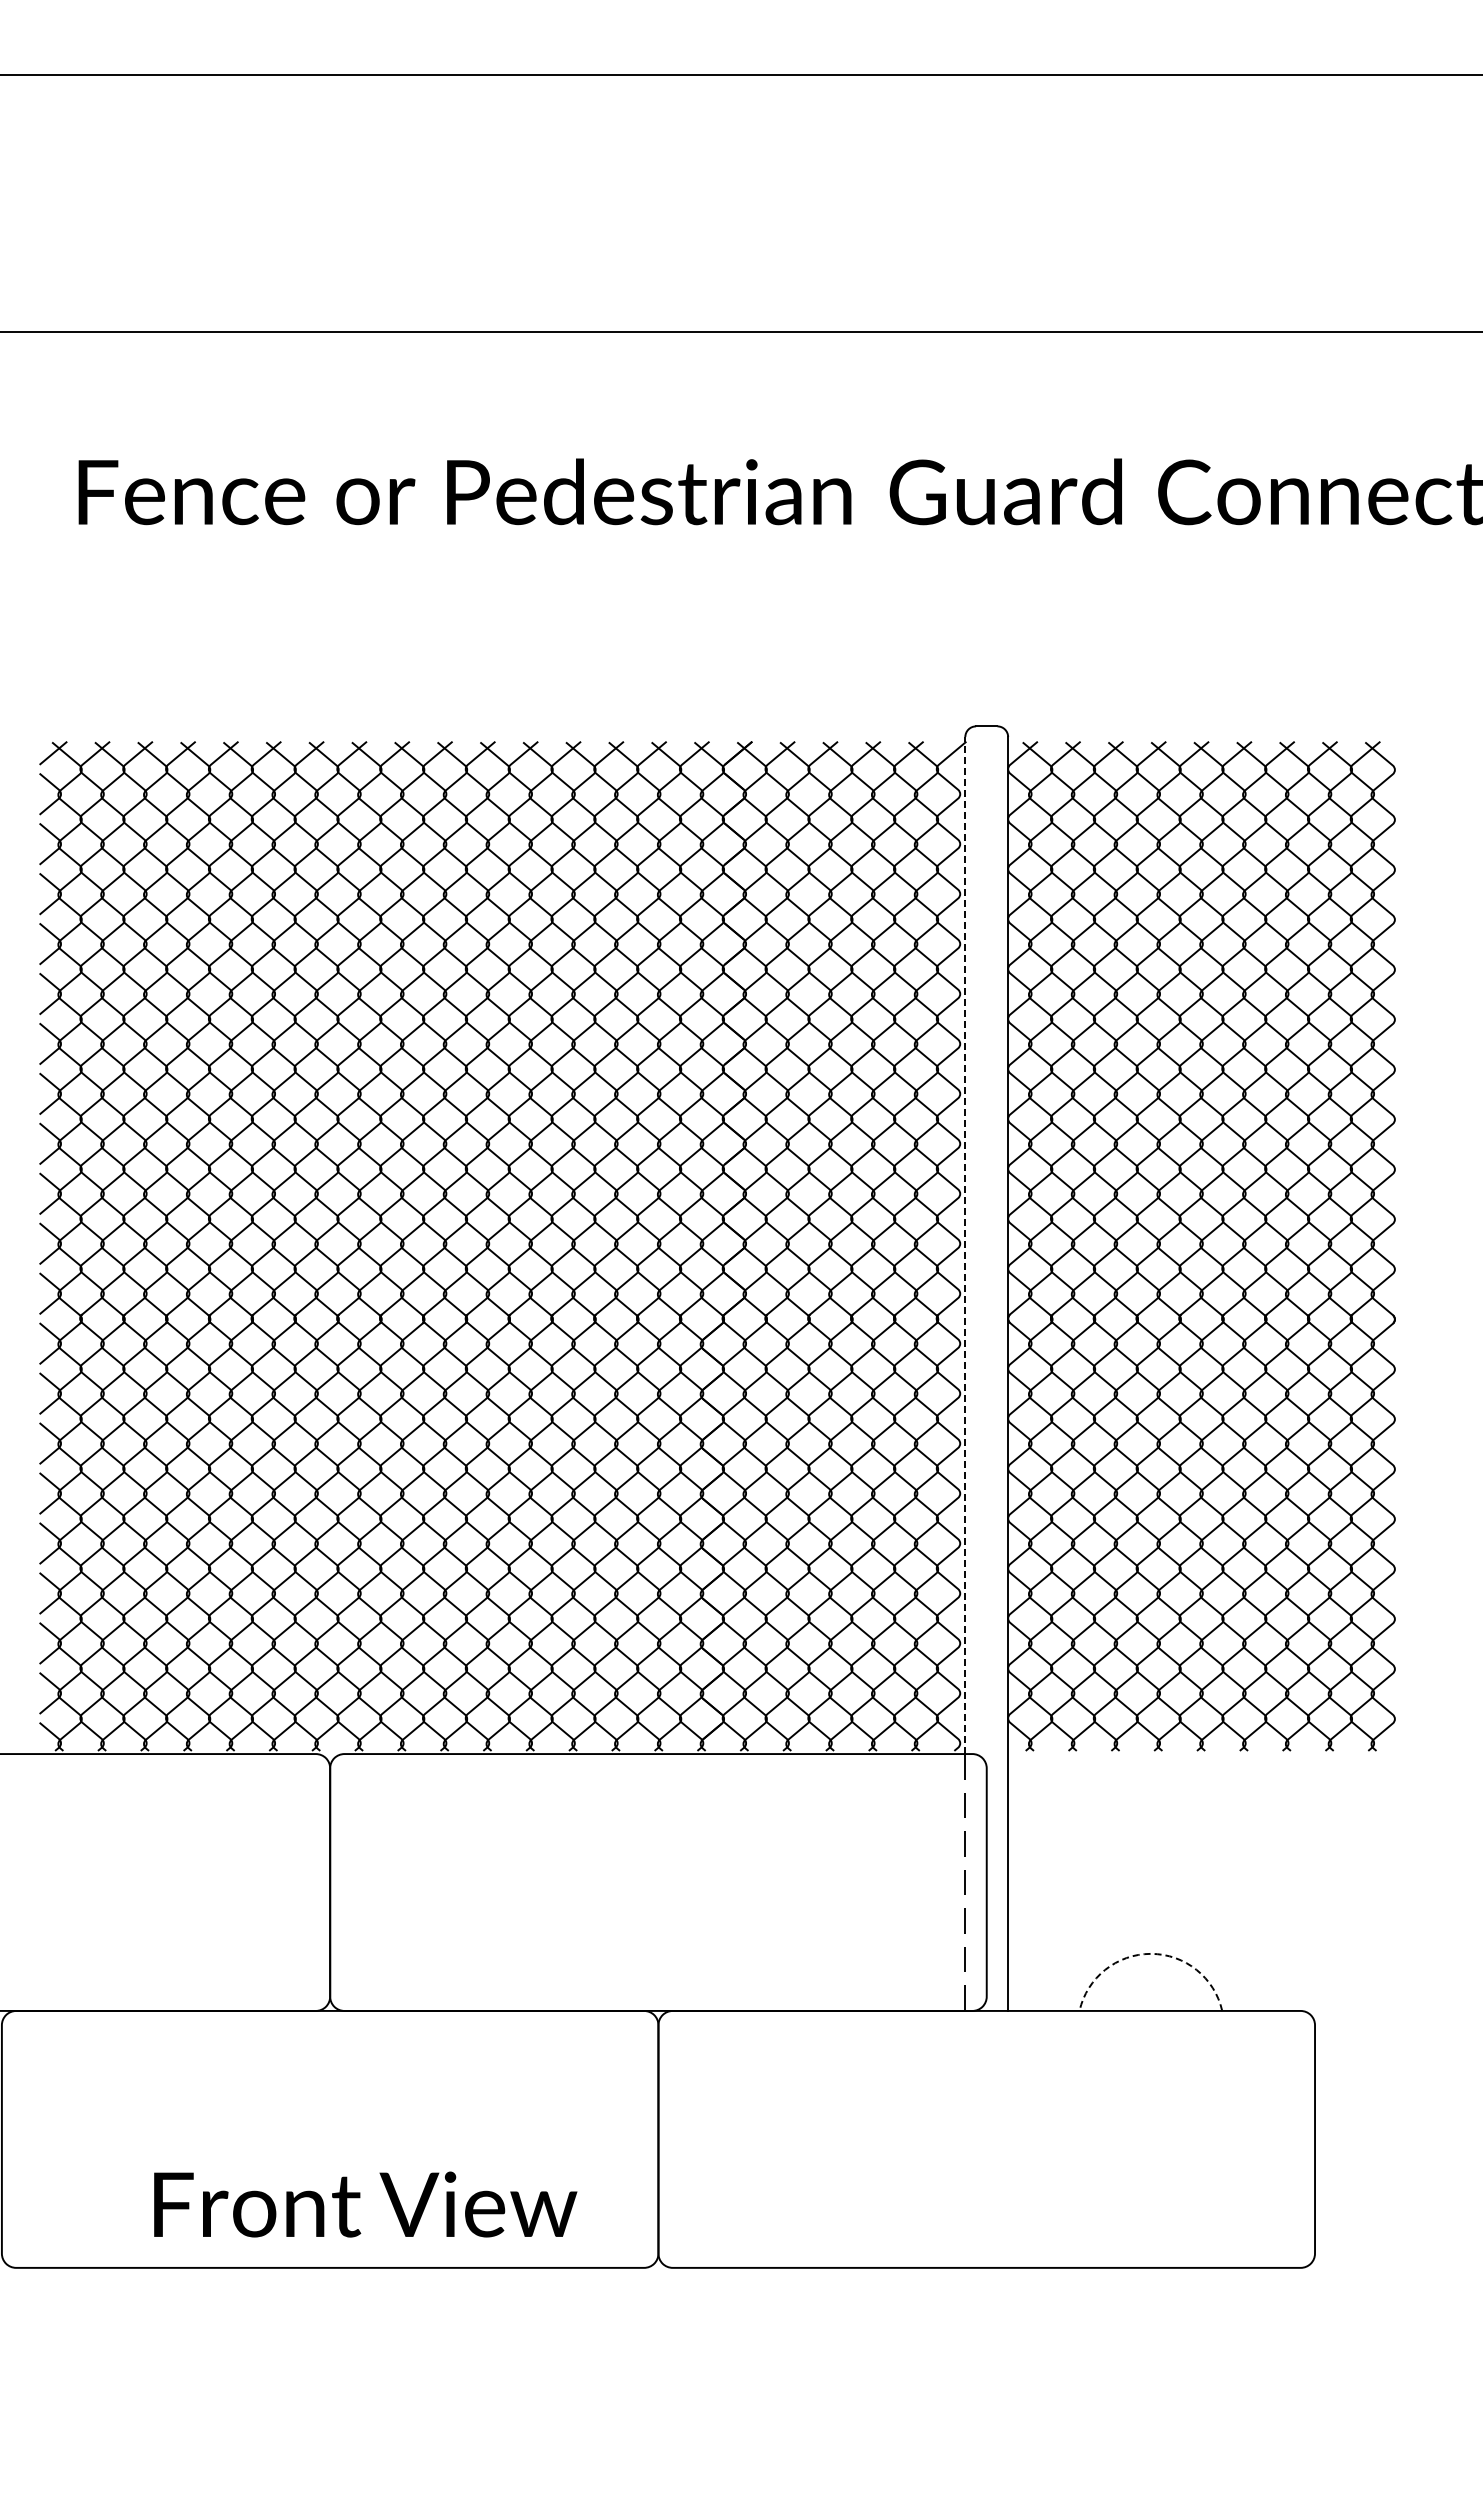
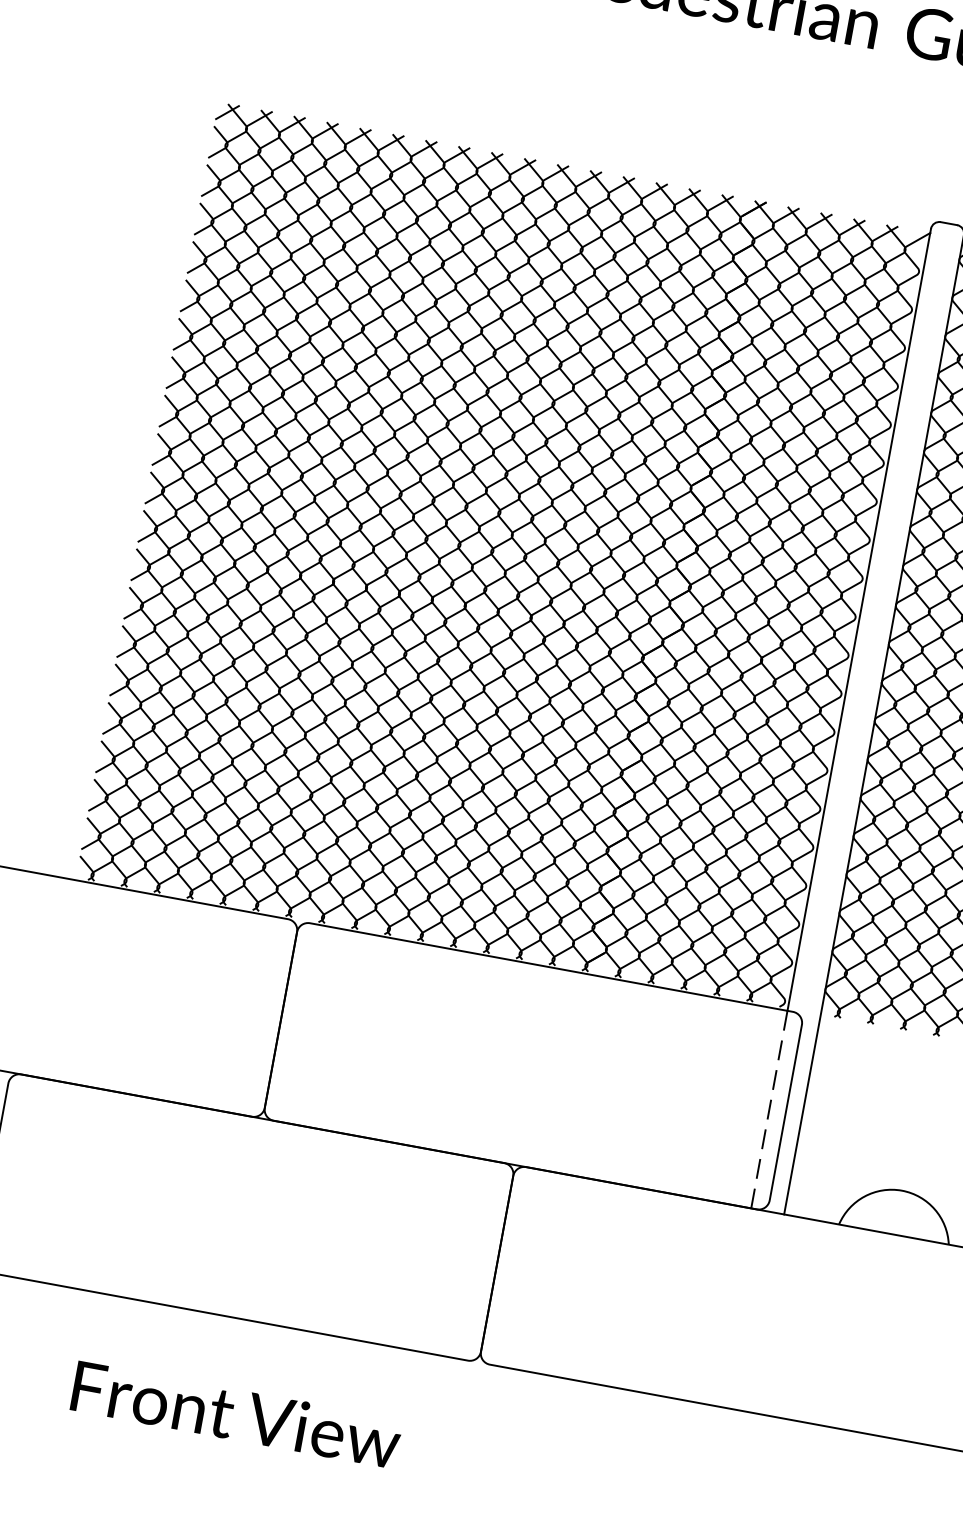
line: (965, 1245) -> (859, 619), dashed -> solid
arc: (1150, 1953) -> (901, 1190), dashed -> solid
text: (365, 2204) -> (236, 1414), moved

